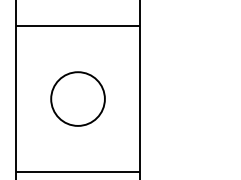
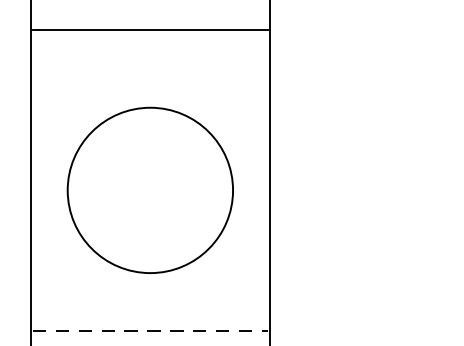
line: (78, 25) -> (151, 29), moved
circle: (77, 98) -> (149, 189), size x1.6
line: (78, 172) -> (151, 331), solid -> dashed

